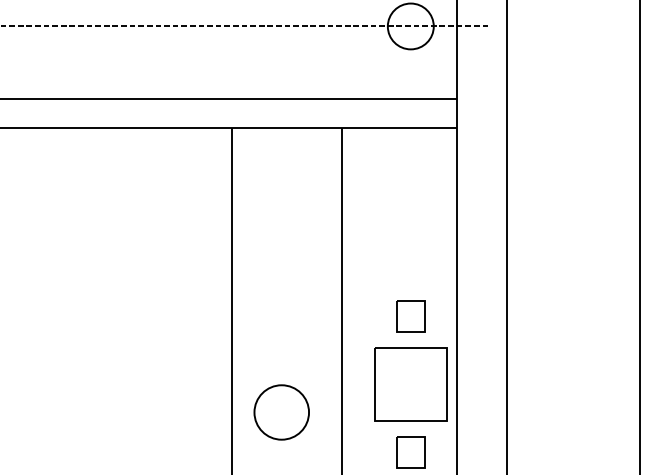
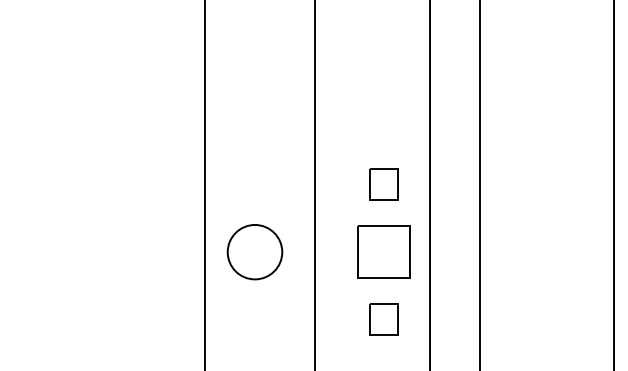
part: (410, 384) -> (383, 252), size x0.71
part: (281, 412) -> (254, 252), moved

